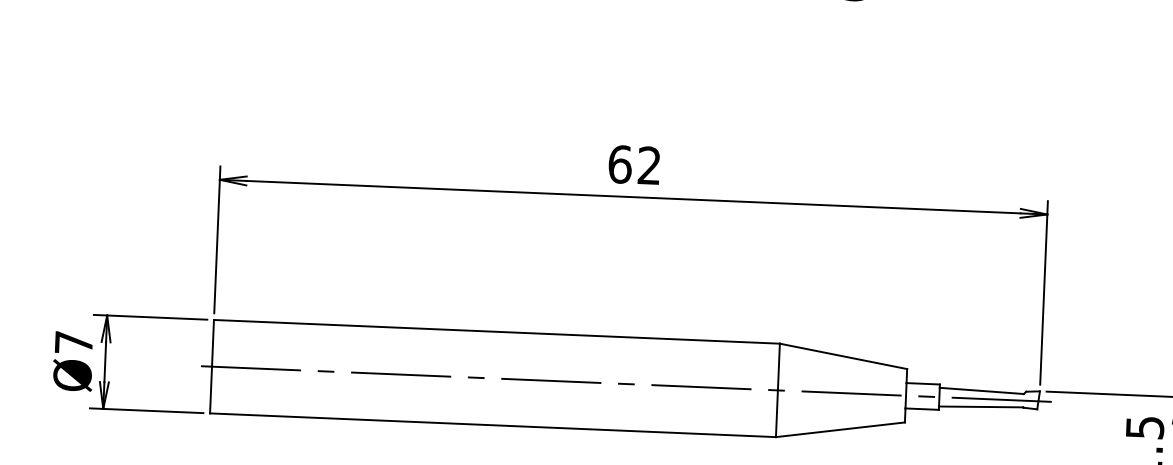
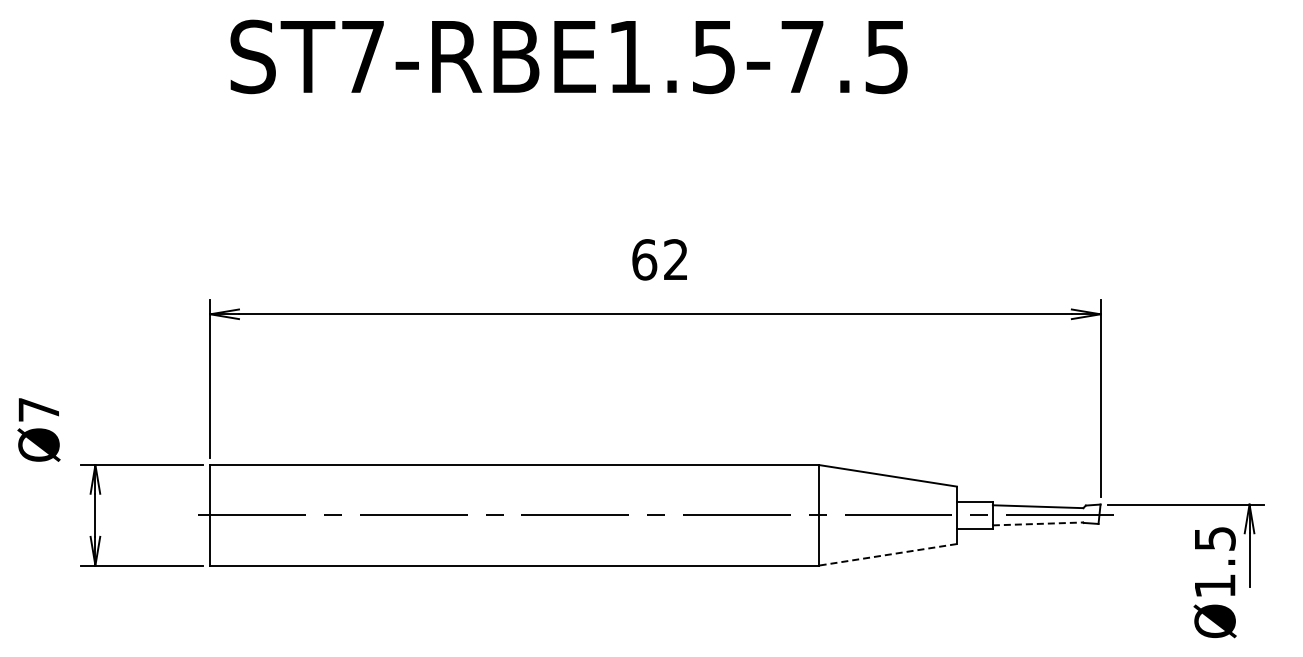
text: (634, 164) -> (659, 259), moved
text: (72, 361) -> (38, 429), moved
line: (981, 406) -> (1038, 523), solid -> dashed
line: (840, 429) -> (888, 554), solid -> dashed

